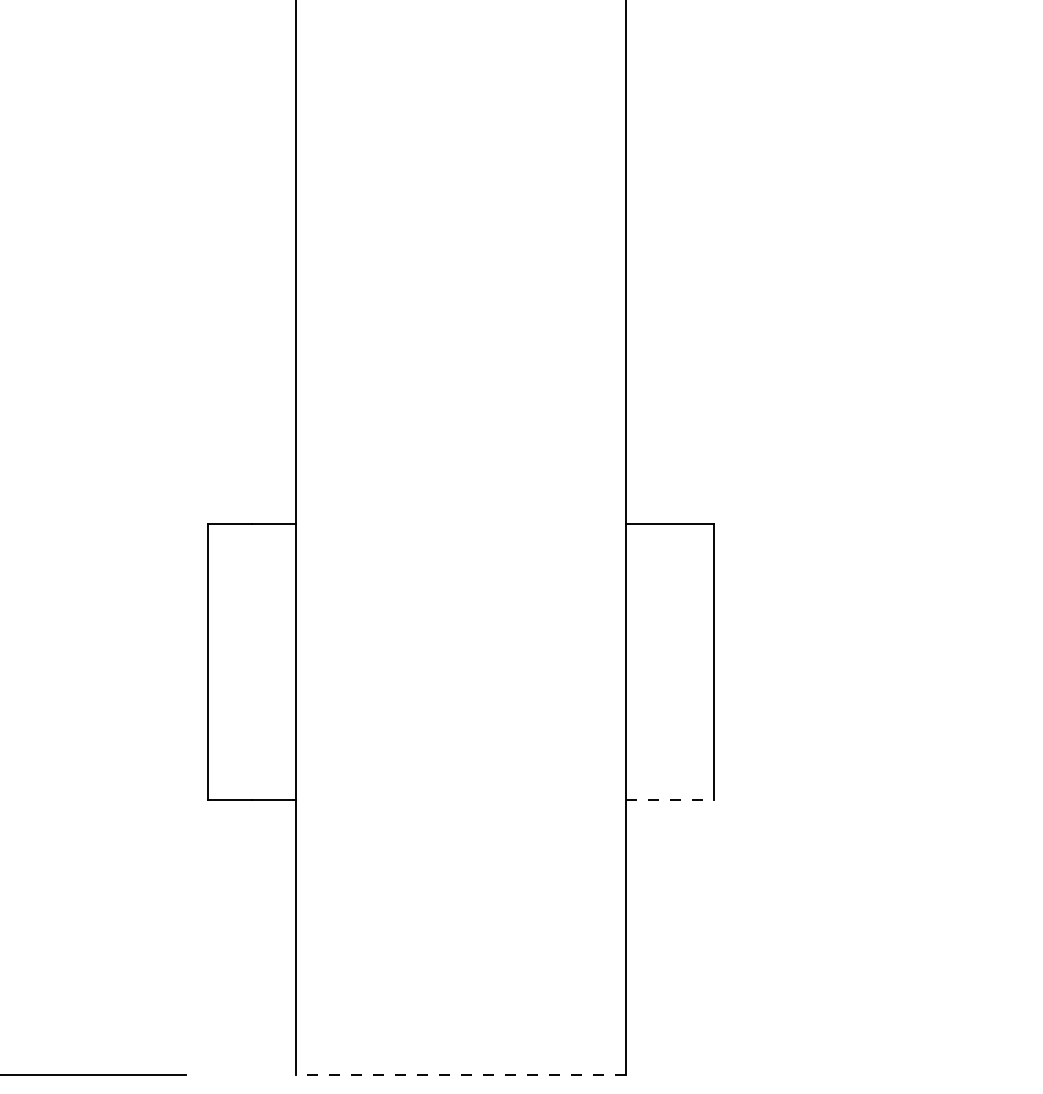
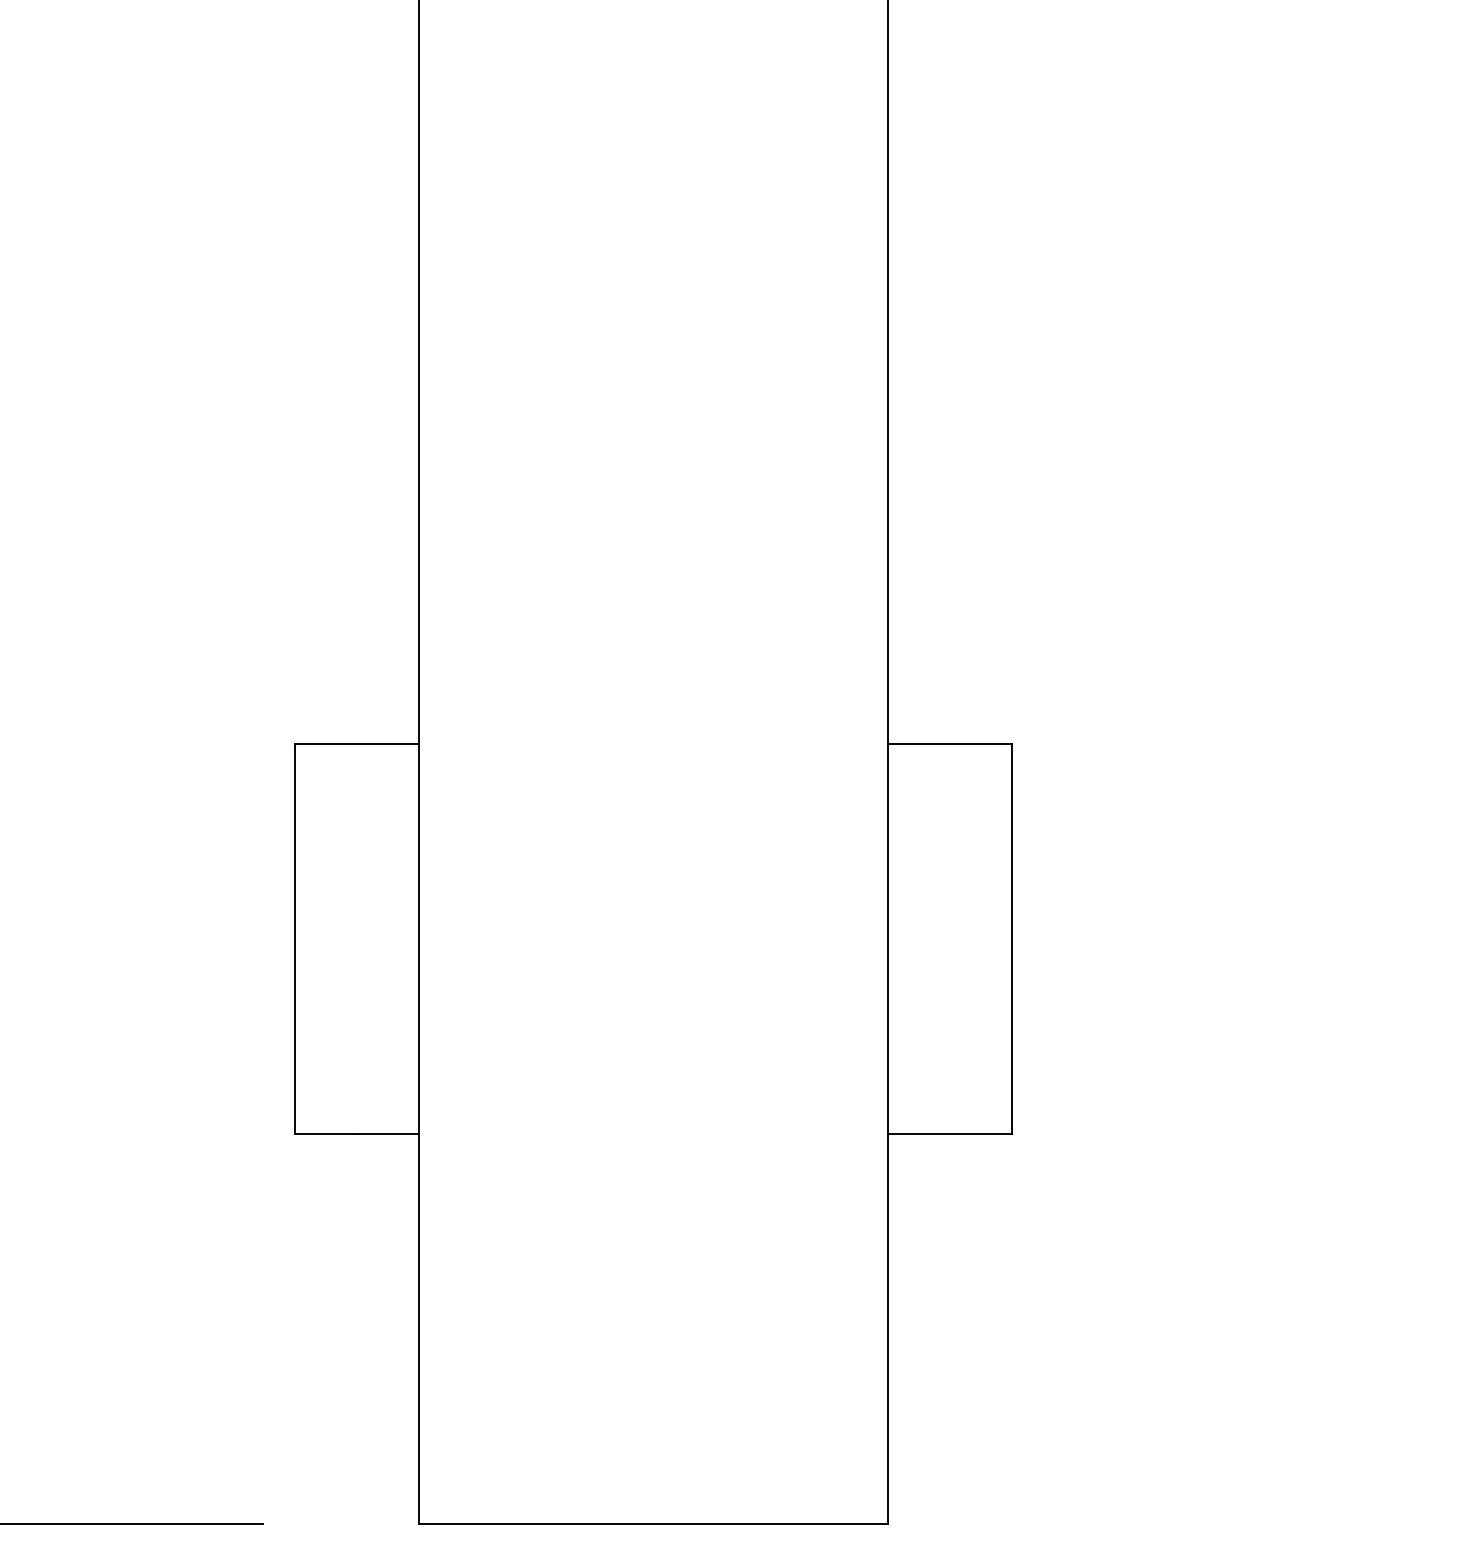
line: (670, 799) -> (950, 1133), dashed -> solid
line: (460, 1074) -> (652, 1523), dashed -> solid

